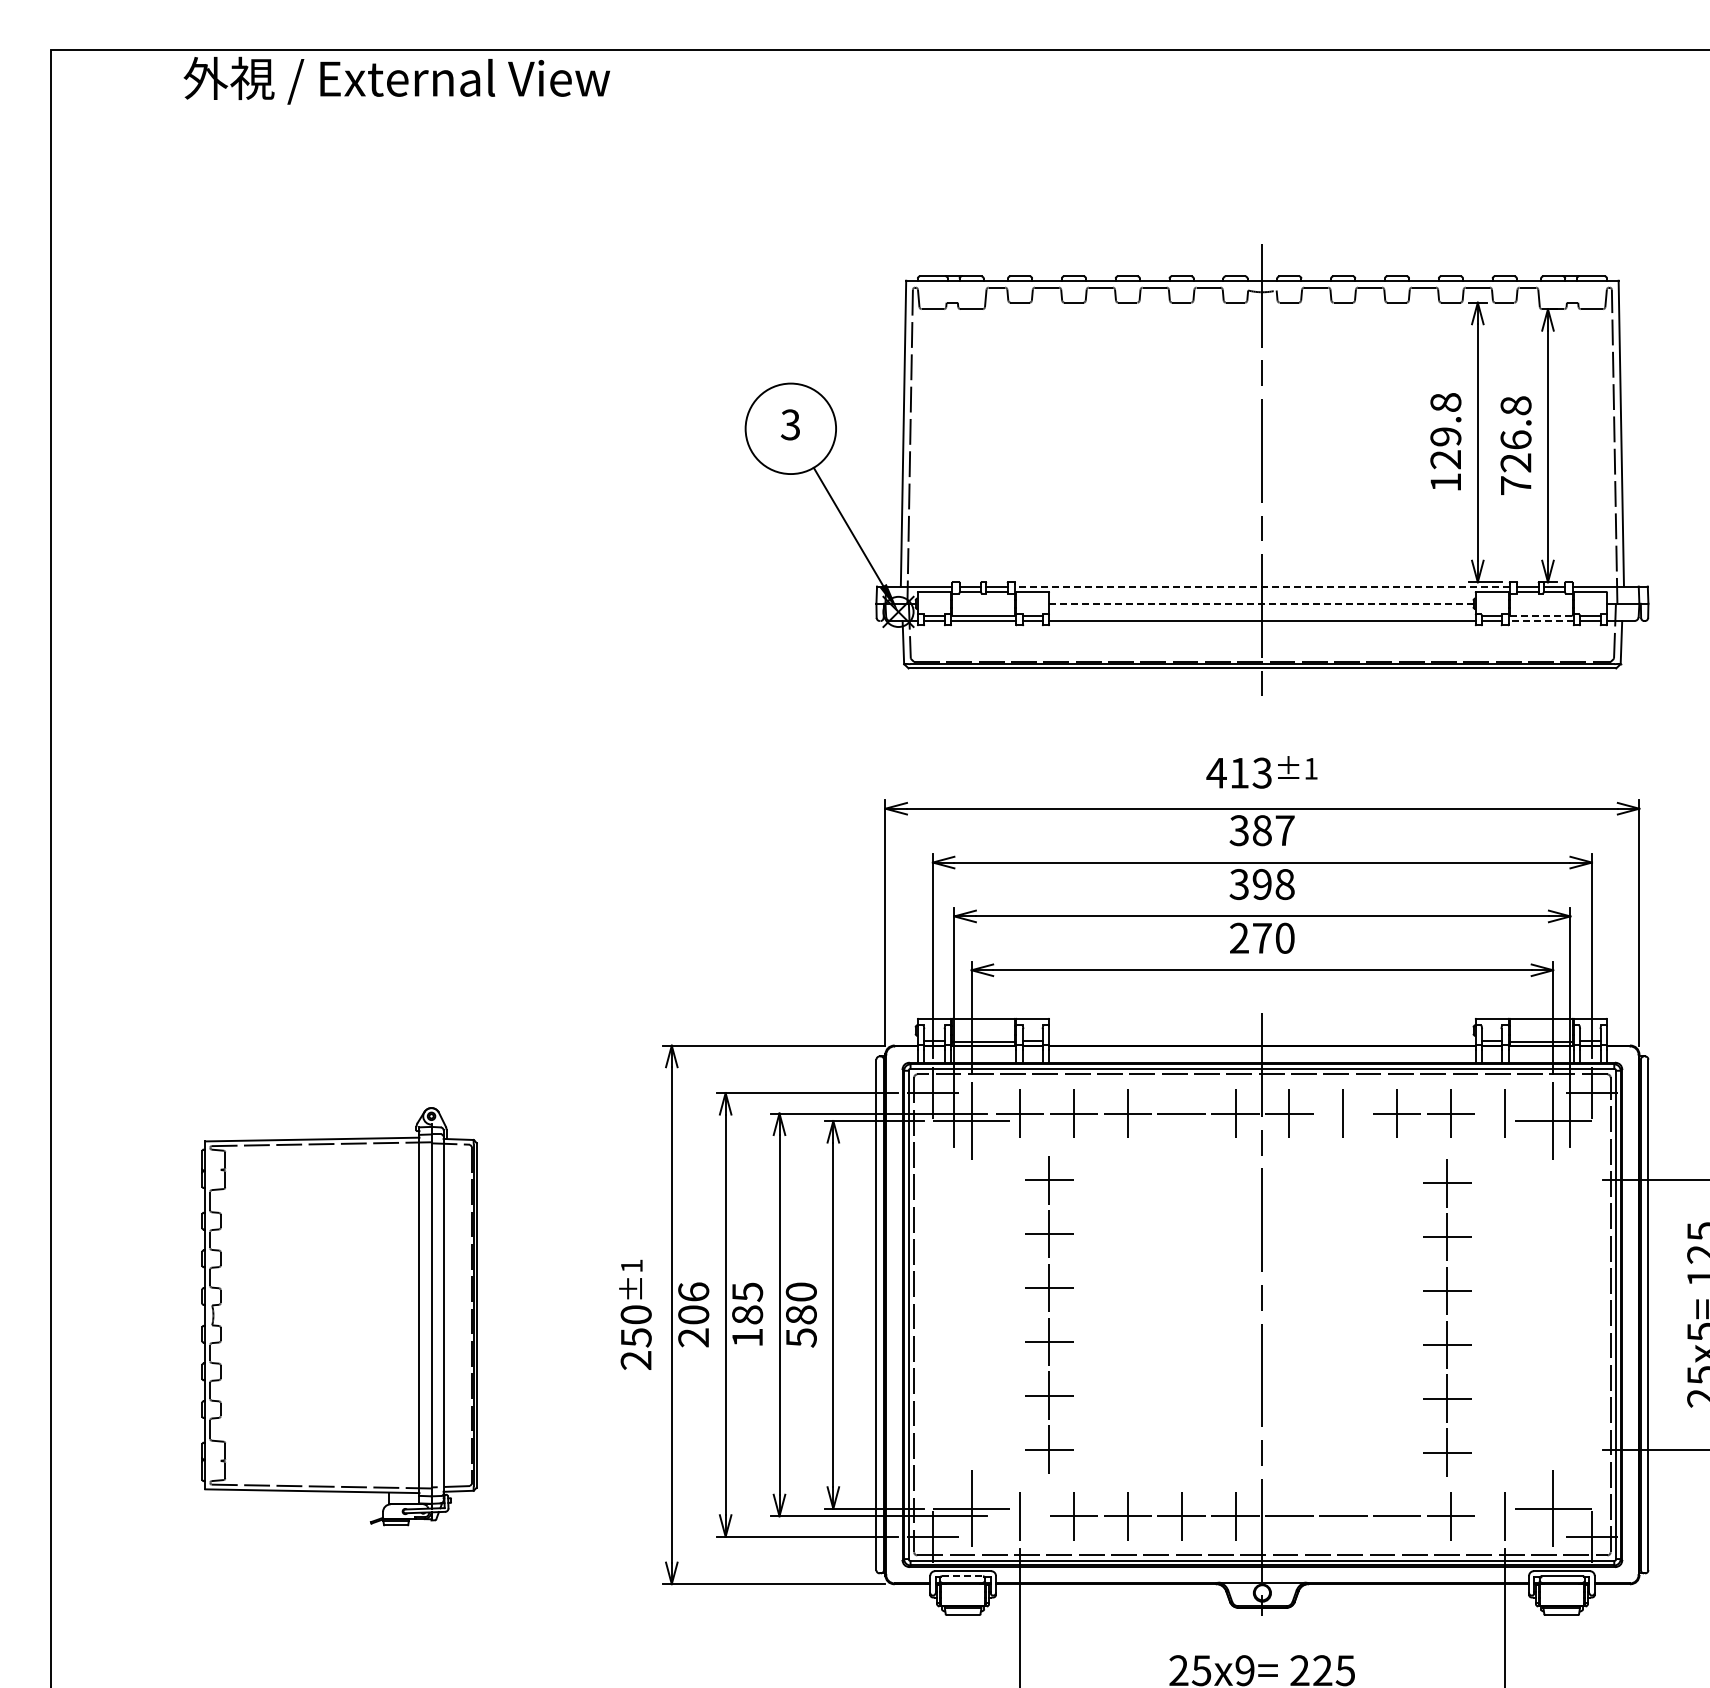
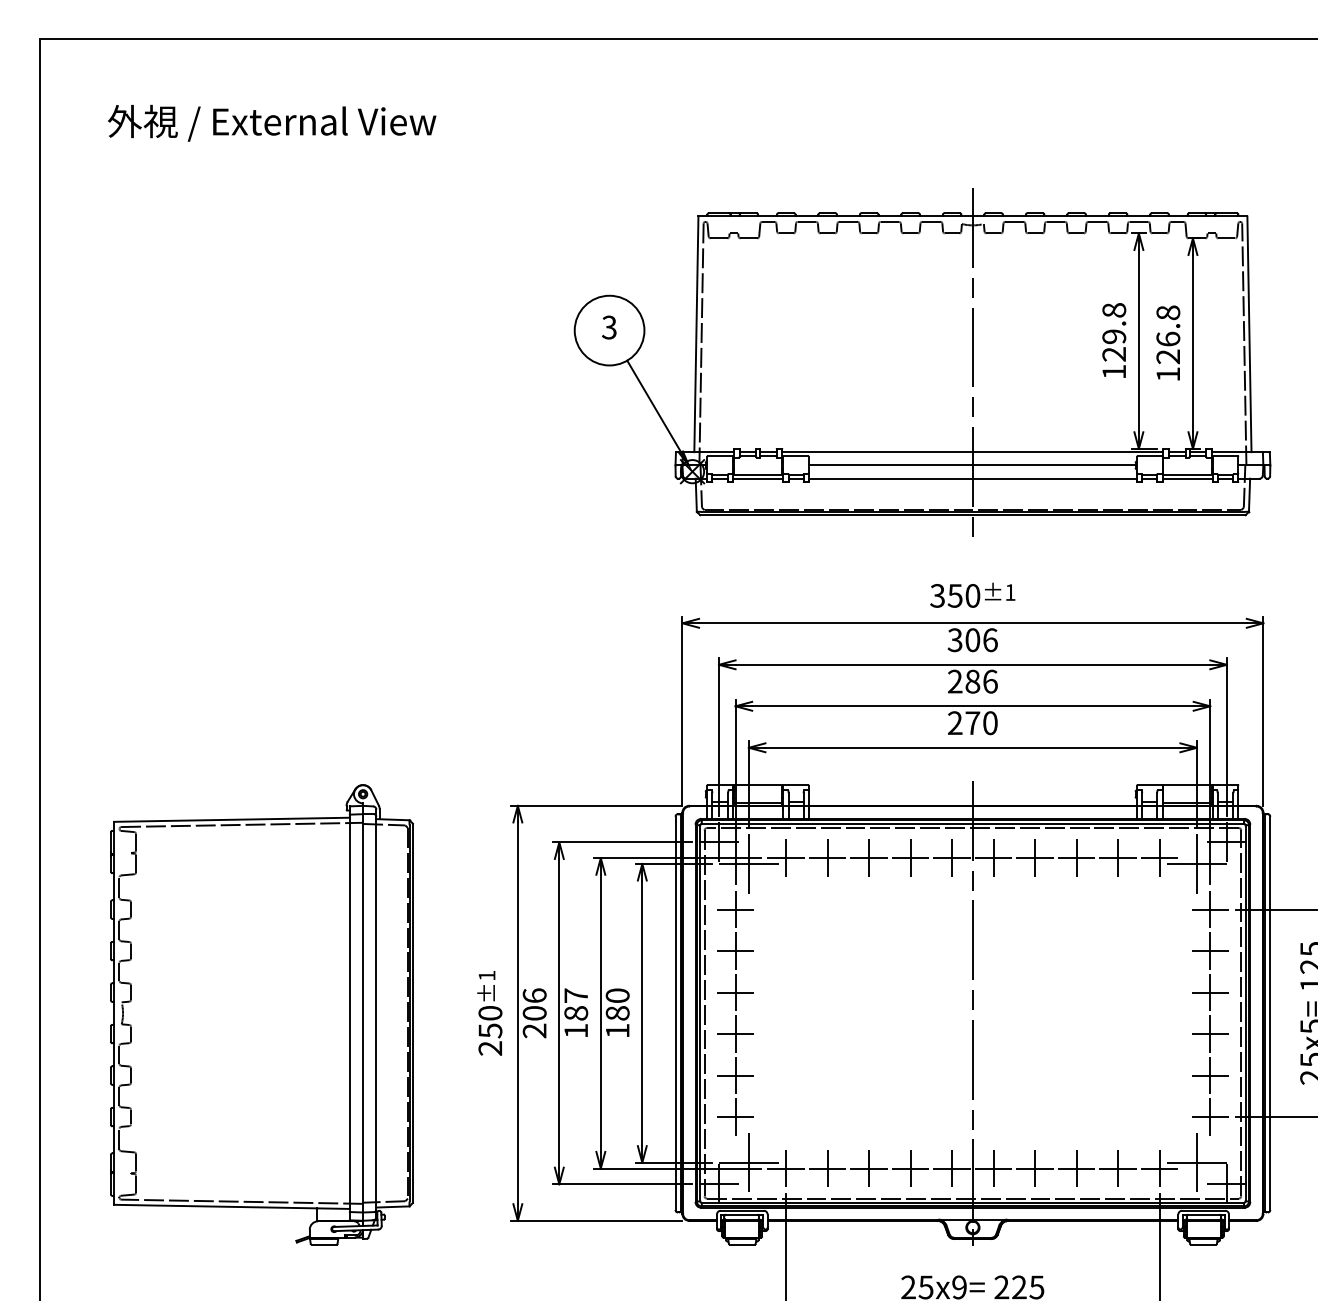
text: (396, 80) -> (271, 123), moved
text: (1516, 485) -> (1168, 374), 726.8 -> 126.8
line: (1261, 586) -> (972, 452), dashed -> solid
line: (1261, 603) -> (972, 465), dashed -> solid
line: (1541, 615) -> (1187, 474), dashed -> solid
line: (1541, 621) -> (1187, 479), dashed -> solid
text: (1238, 772) -> (954, 595), 413 -> 350
text: (1273, 830) -> (981, 640), 387 -> 306
text: (1261, 884) -> (972, 681), 398 -> 286
line: (1181, 1113) -> (910, 858), added
line: (1342, 1113) -> (1034, 858), added
line: (1504, 1113) -> (1159, 858), added
text: (747, 1292) -> (576, 996), 185 -> 187
part: (1049, 1314) -> (735, 1013), moved
part: (339, 1316) -> (261, 1014), size x1.43
part: (1447, 1317) -> (1210, 1013), moved
text: (801, 1337) -> (617, 1030), 580 -> 180
line: (1019, 1516) -> (785, 1168), added
line: (1289, 1516) -> (993, 1168), added
line: (1343, 1516) -> (1035, 1168), added
line: (1397, 1516) -> (1076, 1168), added
line: (1504, 1516) -> (1159, 1168), added
line: (962, 1576) -> (741, 1214), dashed -> solid

